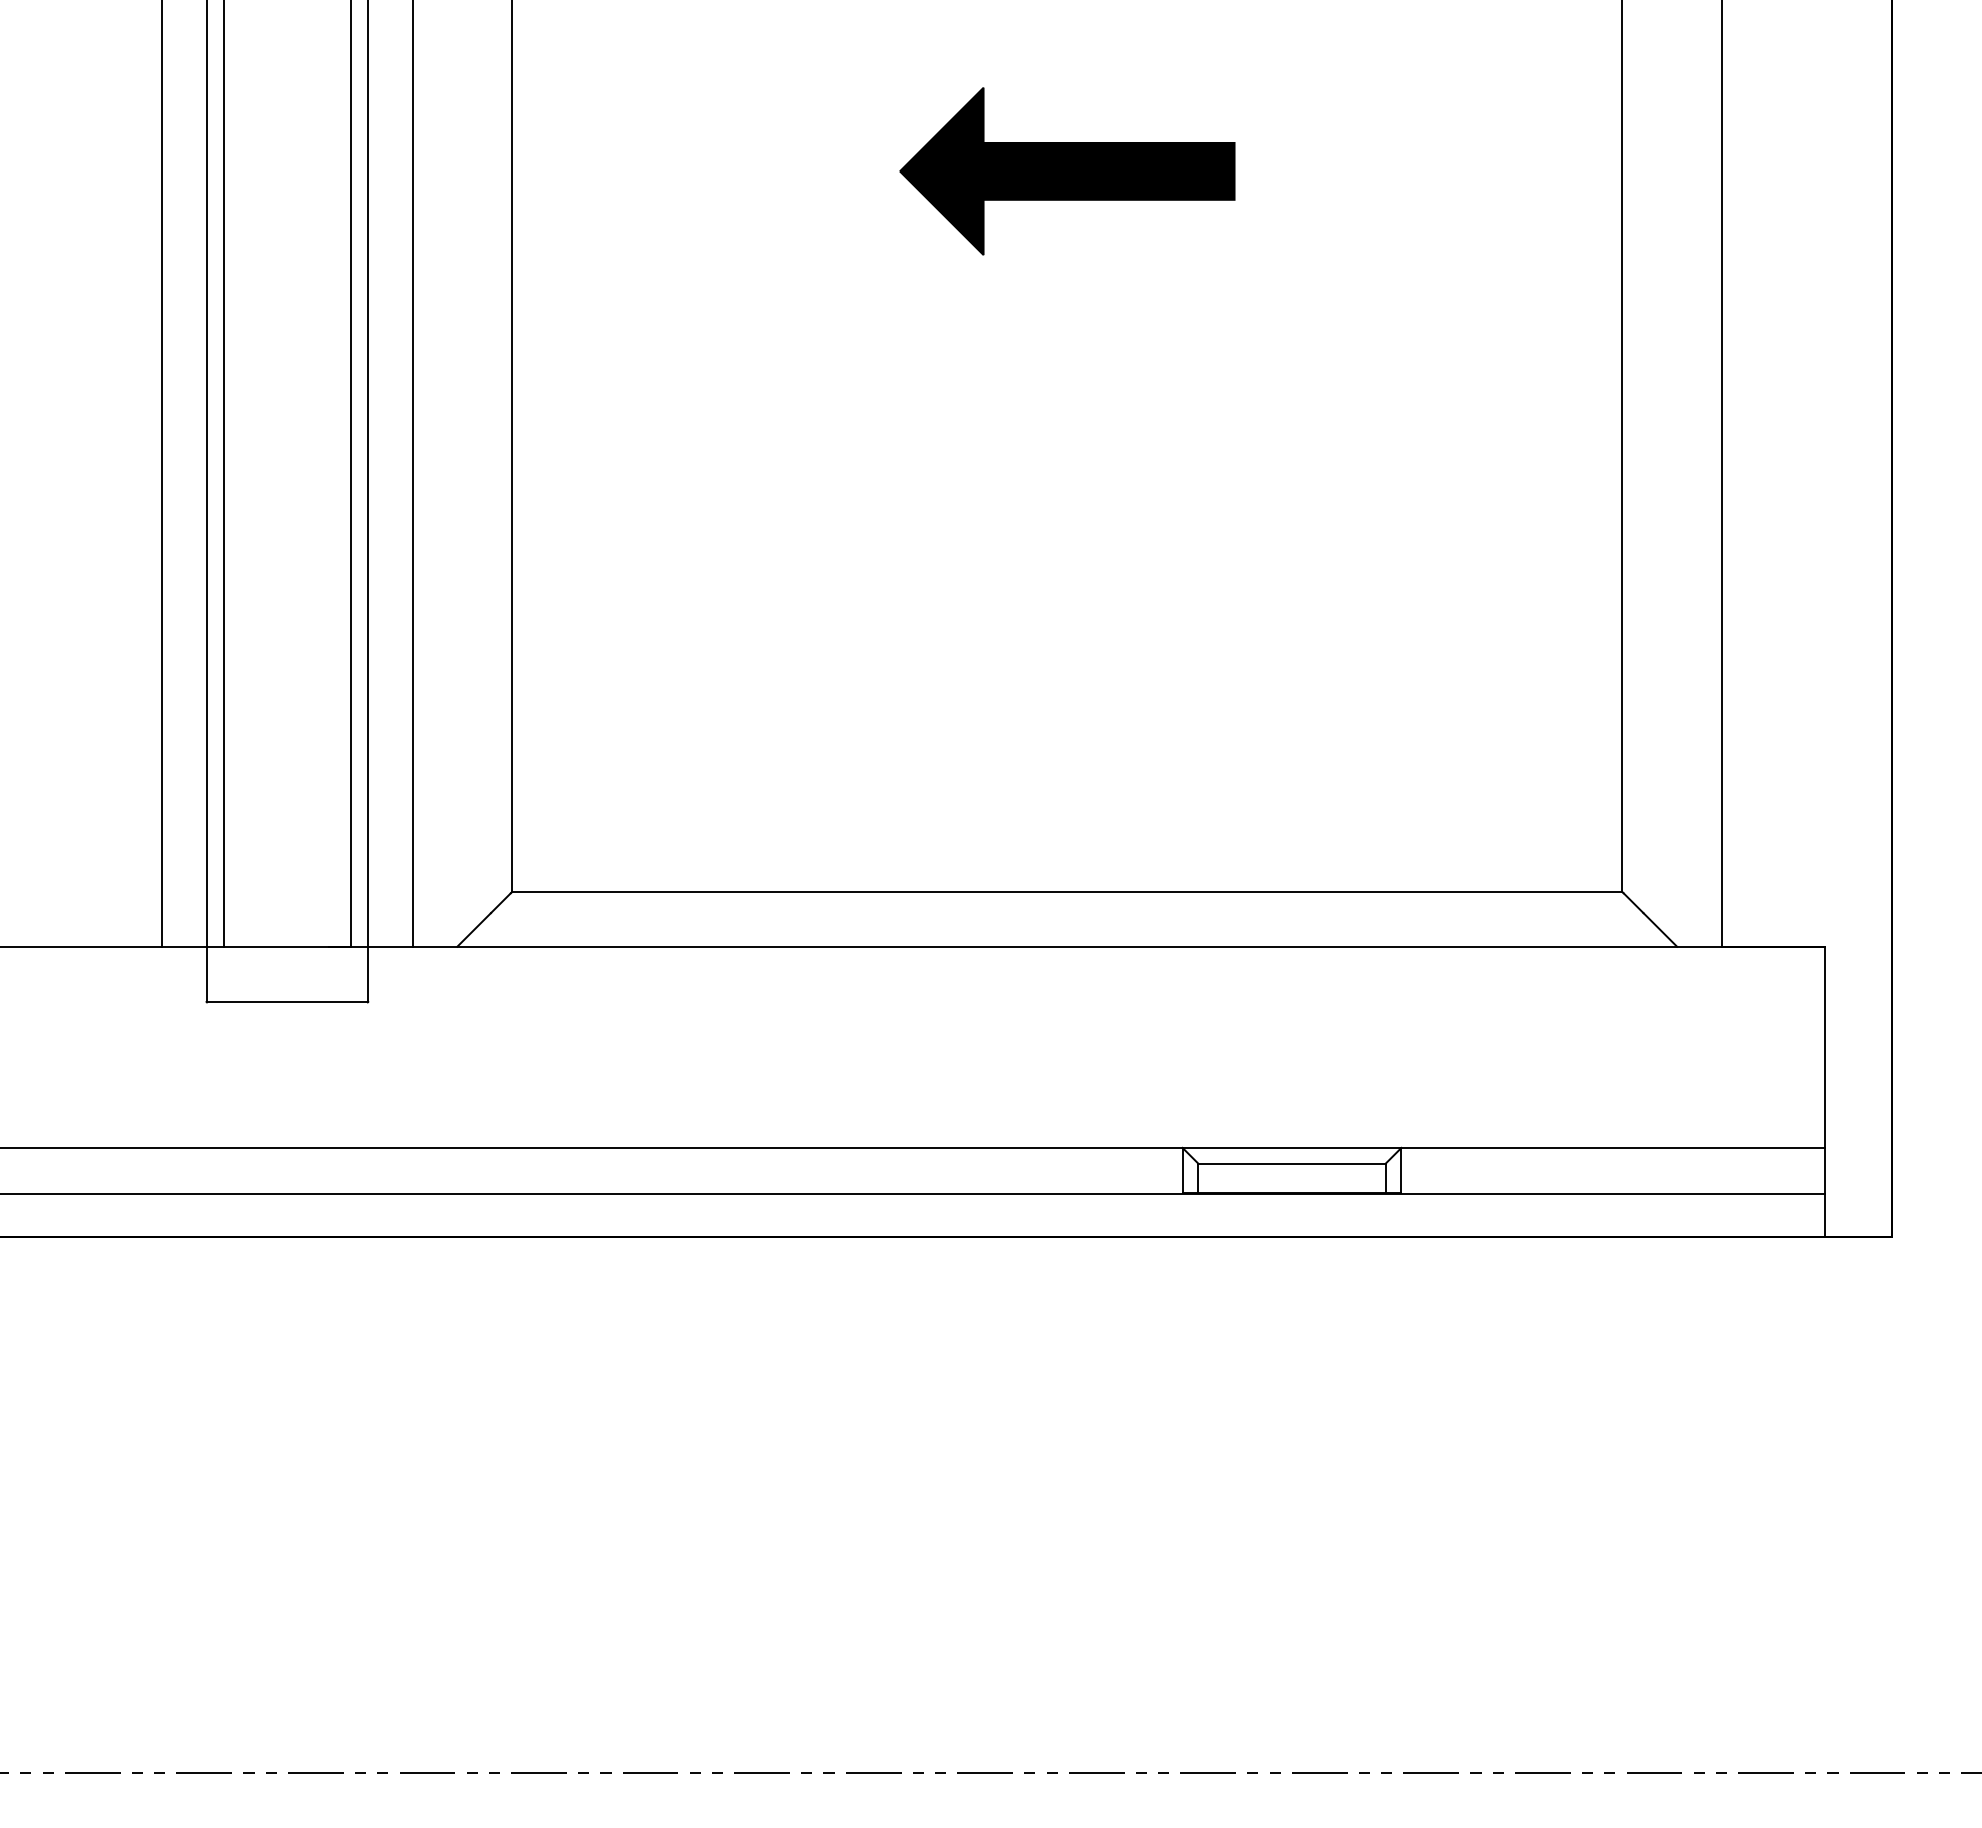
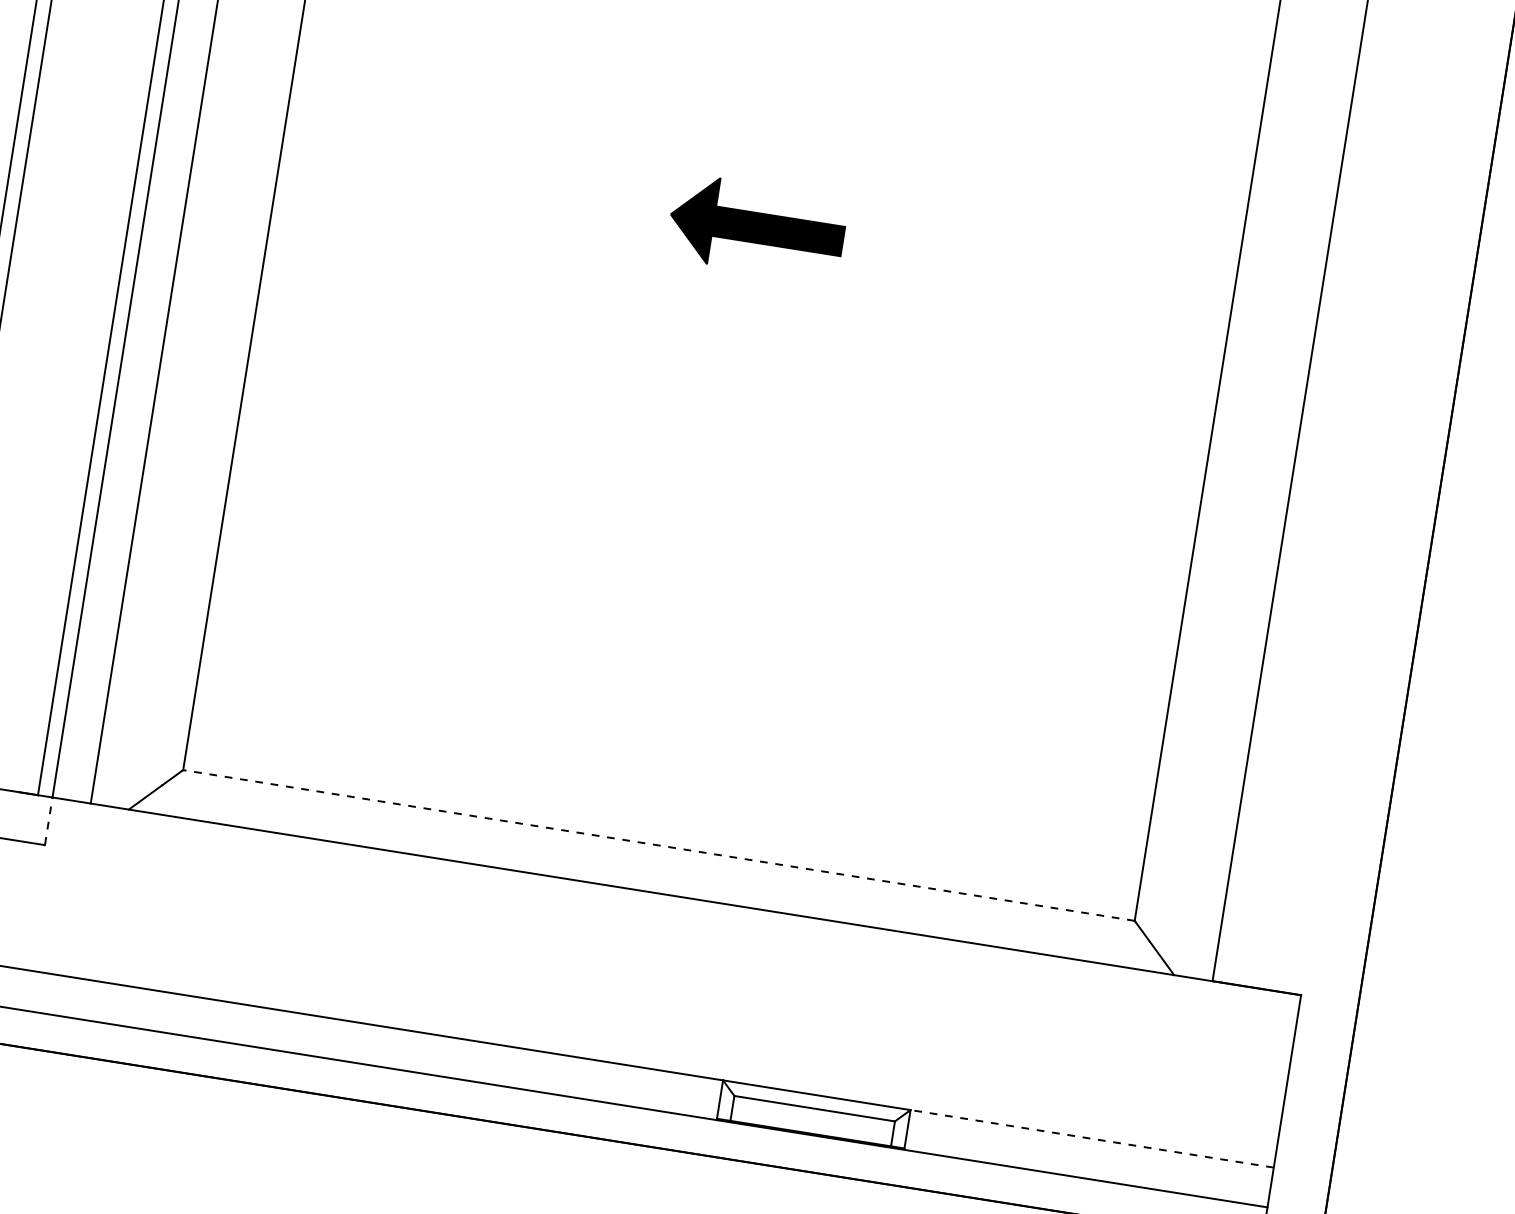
part: (1067, 171) -> (756, 228), size x0.6
line: (1066, 892) -> (658, 845), solid -> dashed
line: (368, 974) -> (48, 821), solid -> dashed
line: (1613, 1147) -> (1092, 1138), solid -> dashed

